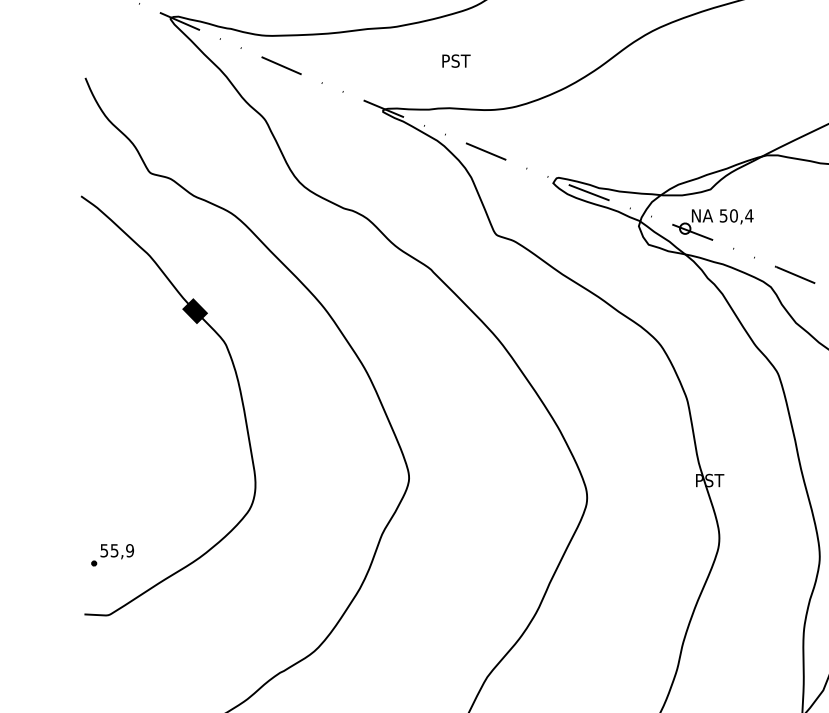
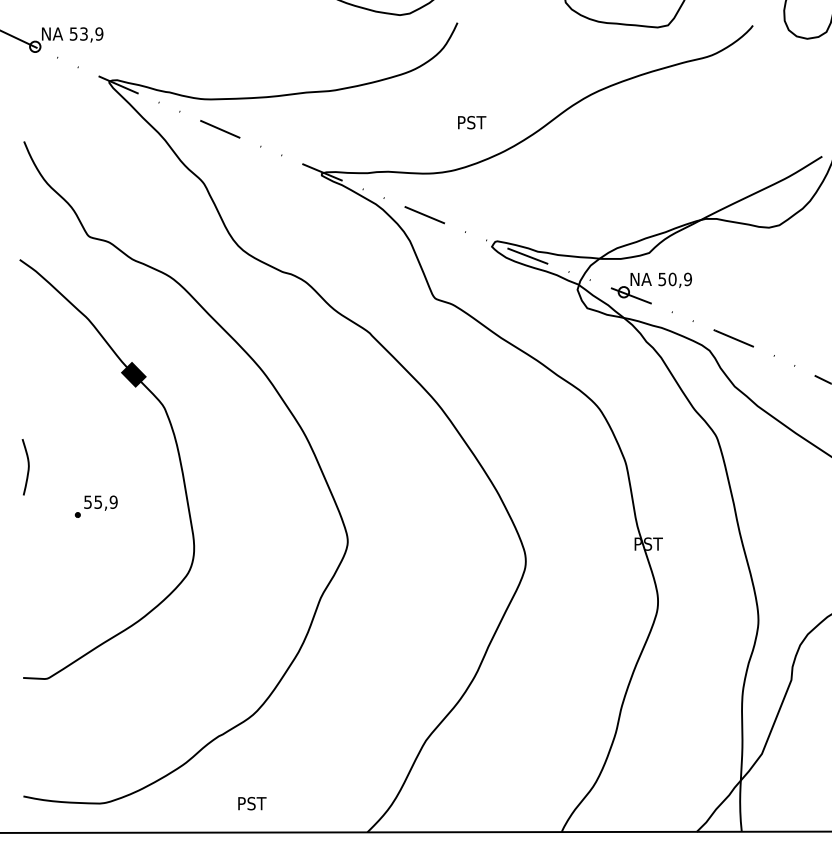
text: (456, 60) -> (472, 122), moved
text: (748, 215) -> (687, 279), 50,4 -> 50,9
curve: (88, 403) -> (27, 467), added
part: (111, 554) -> (95, 506), moved

